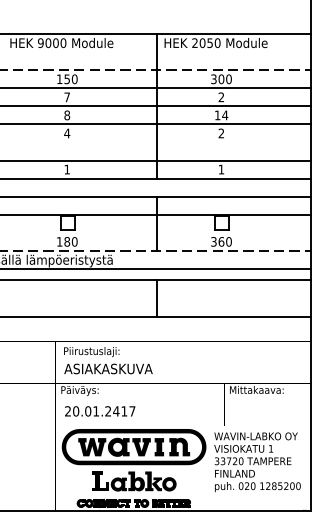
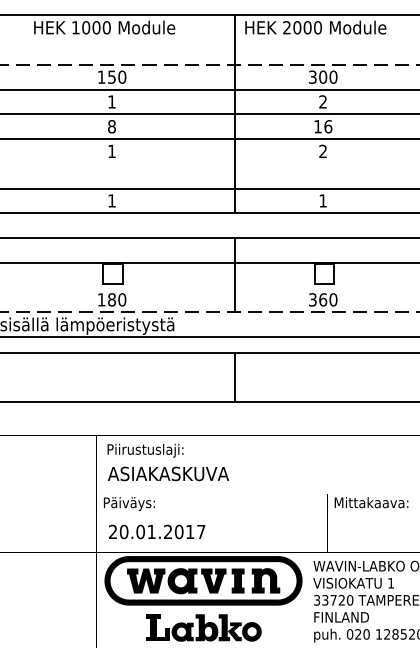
text: (210, 42) -> (308, 26), 2050 -> 2000
text: (40, 43) -> (75, 28), 9000 -> 1000
text: (66, 97) -> (110, 102), 7 -> 1
text: (225, 115) -> (328, 126), 14 -> 16
text: (67, 133) -> (112, 151), 4 -> 1
text: (116, 411) -> (179, 532), 20.01.2417 -> 20.01.2017

